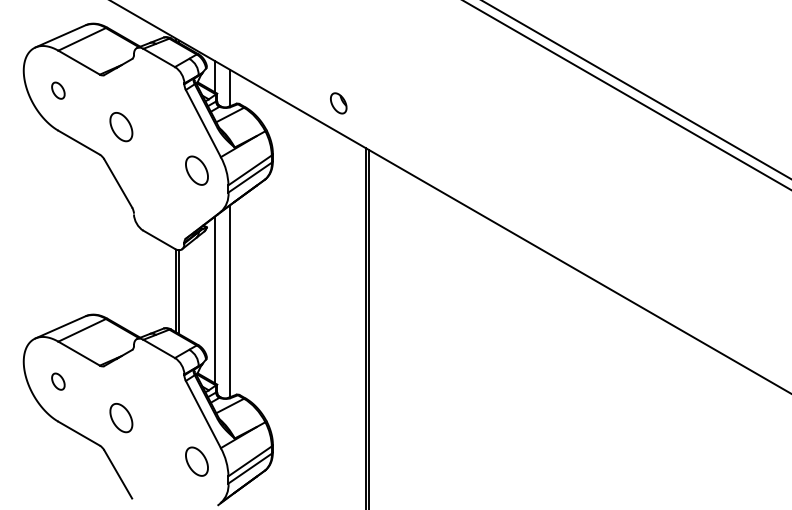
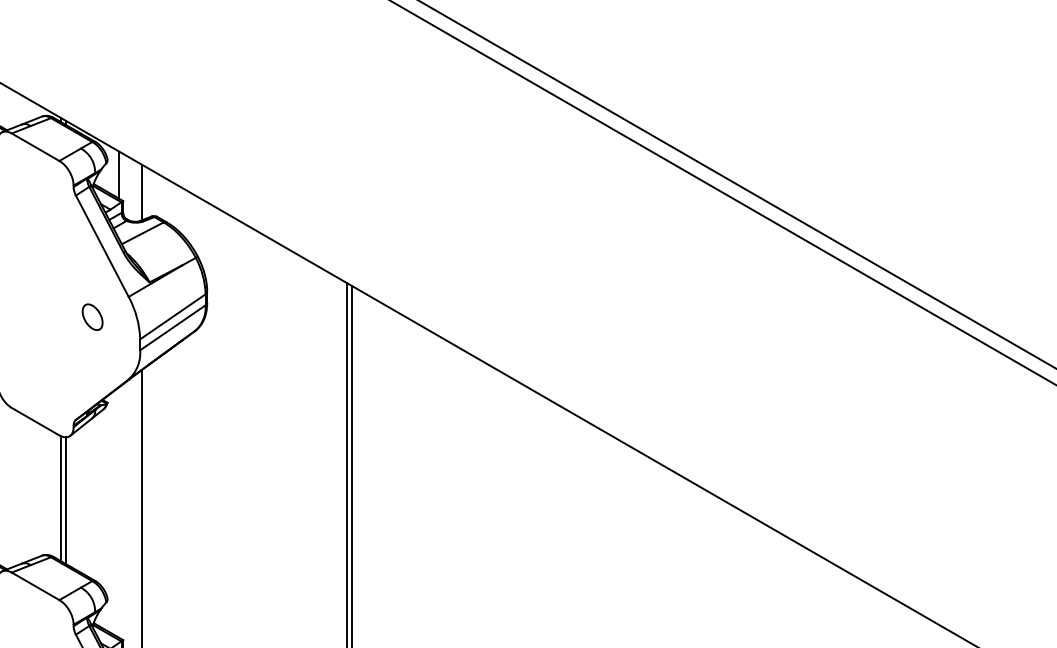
part: (338, 103) -> (306, 215), removed
part: (196, 170) -> (91, 317), size x0.6
line: (214, 299) -> (119, 511), removed

